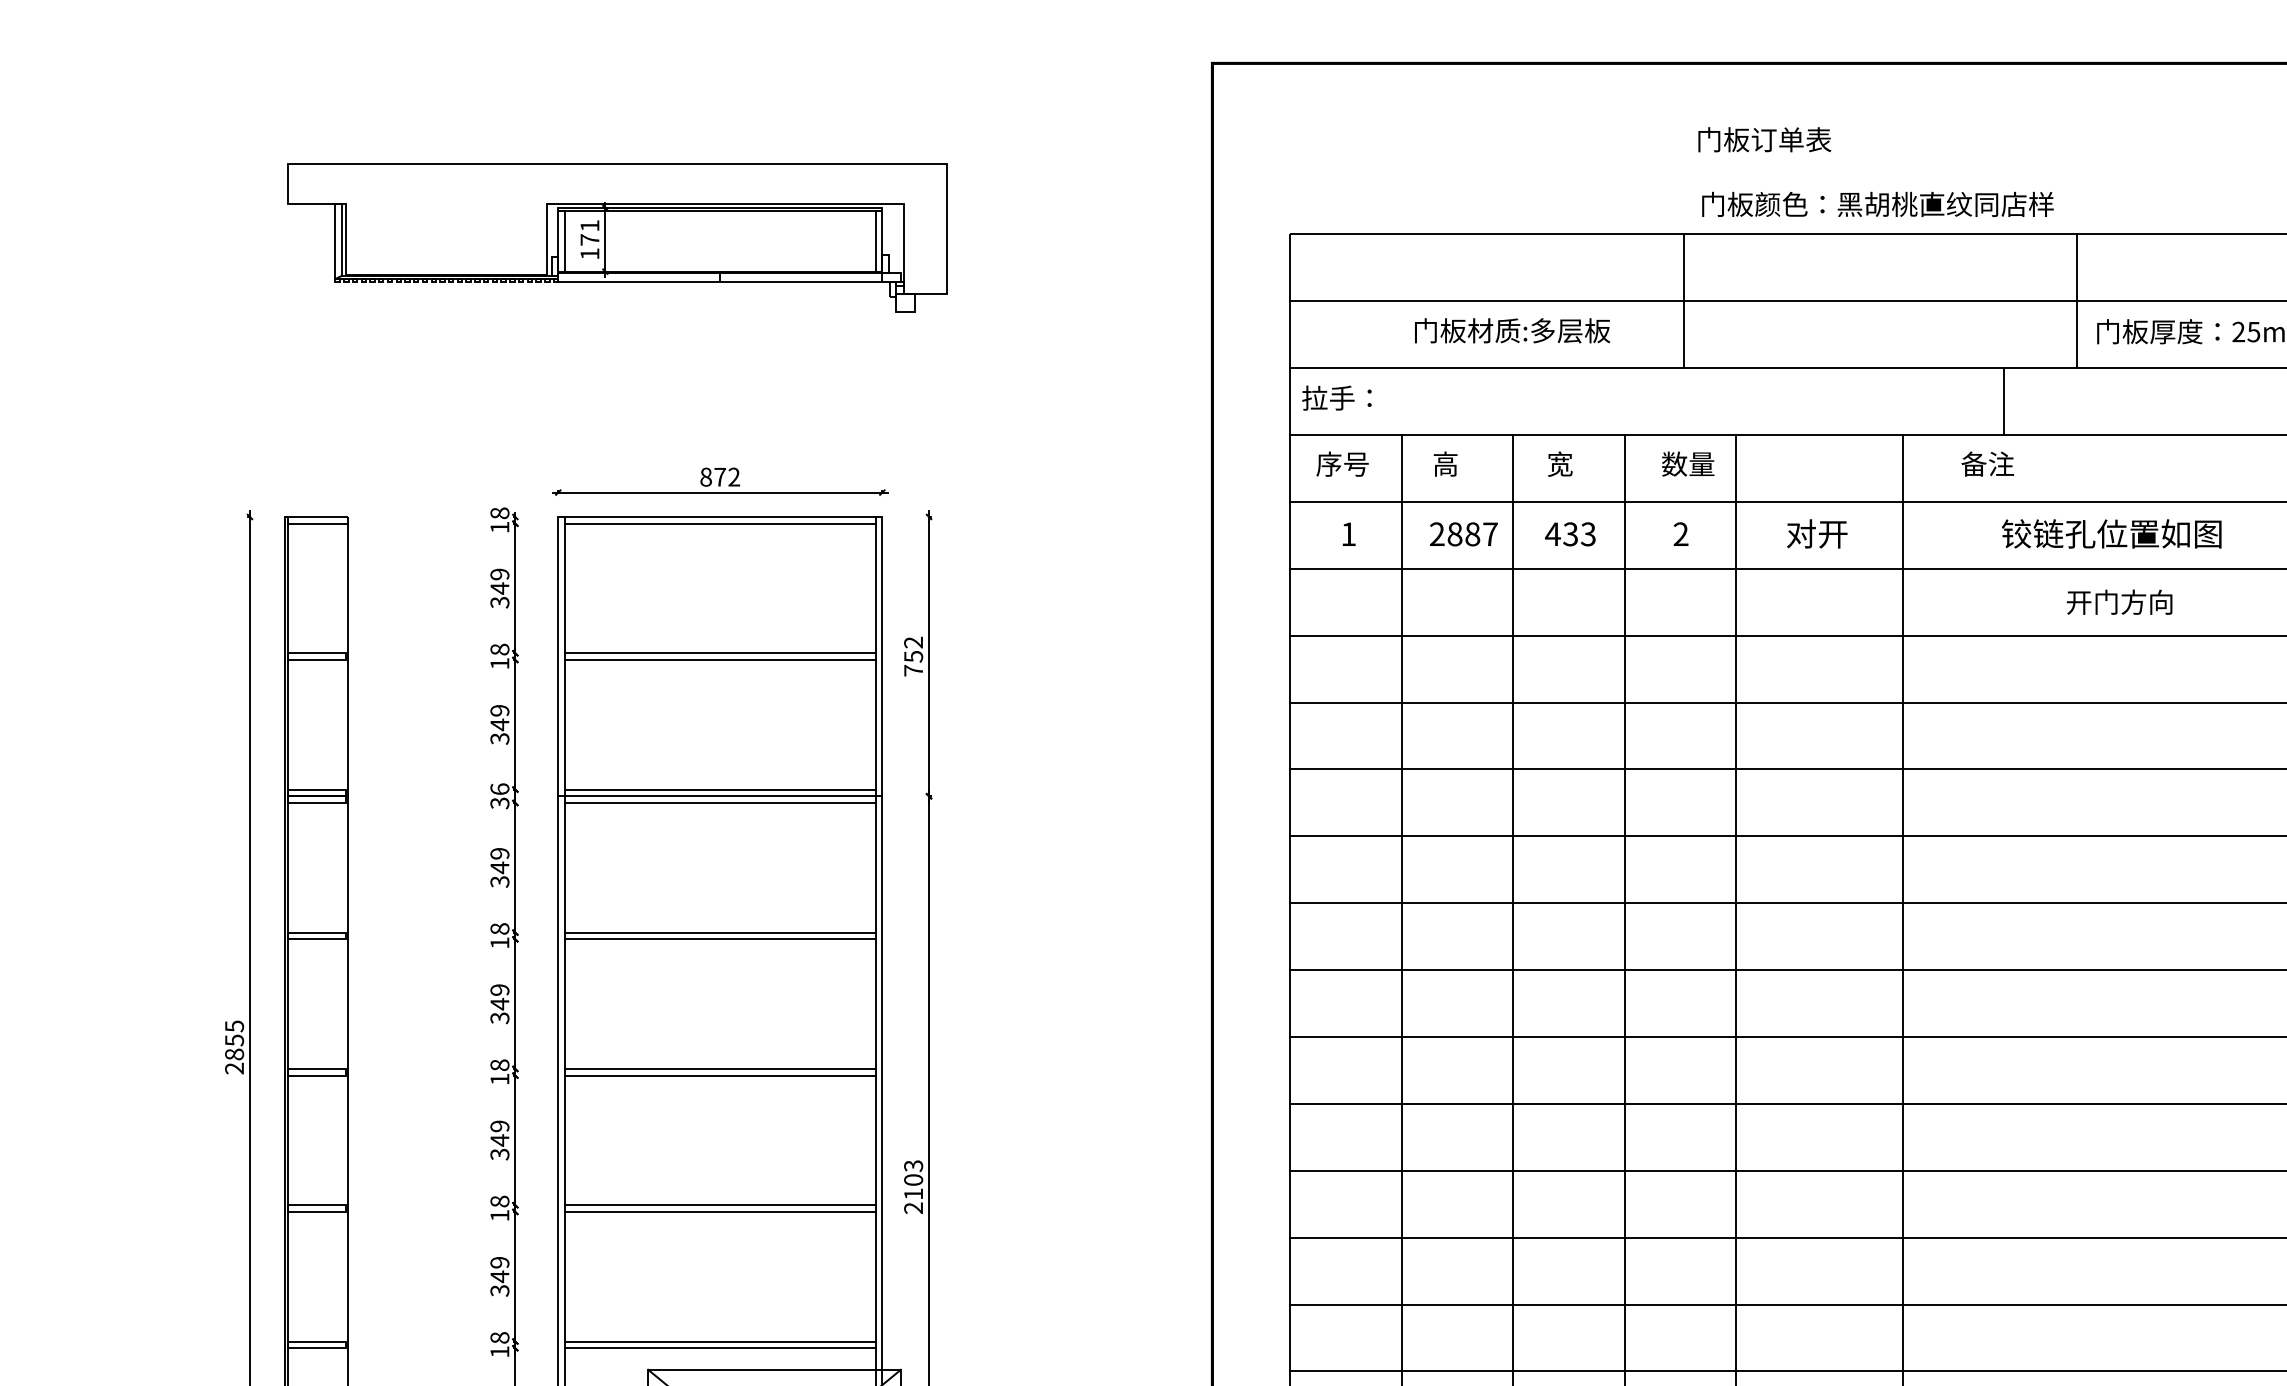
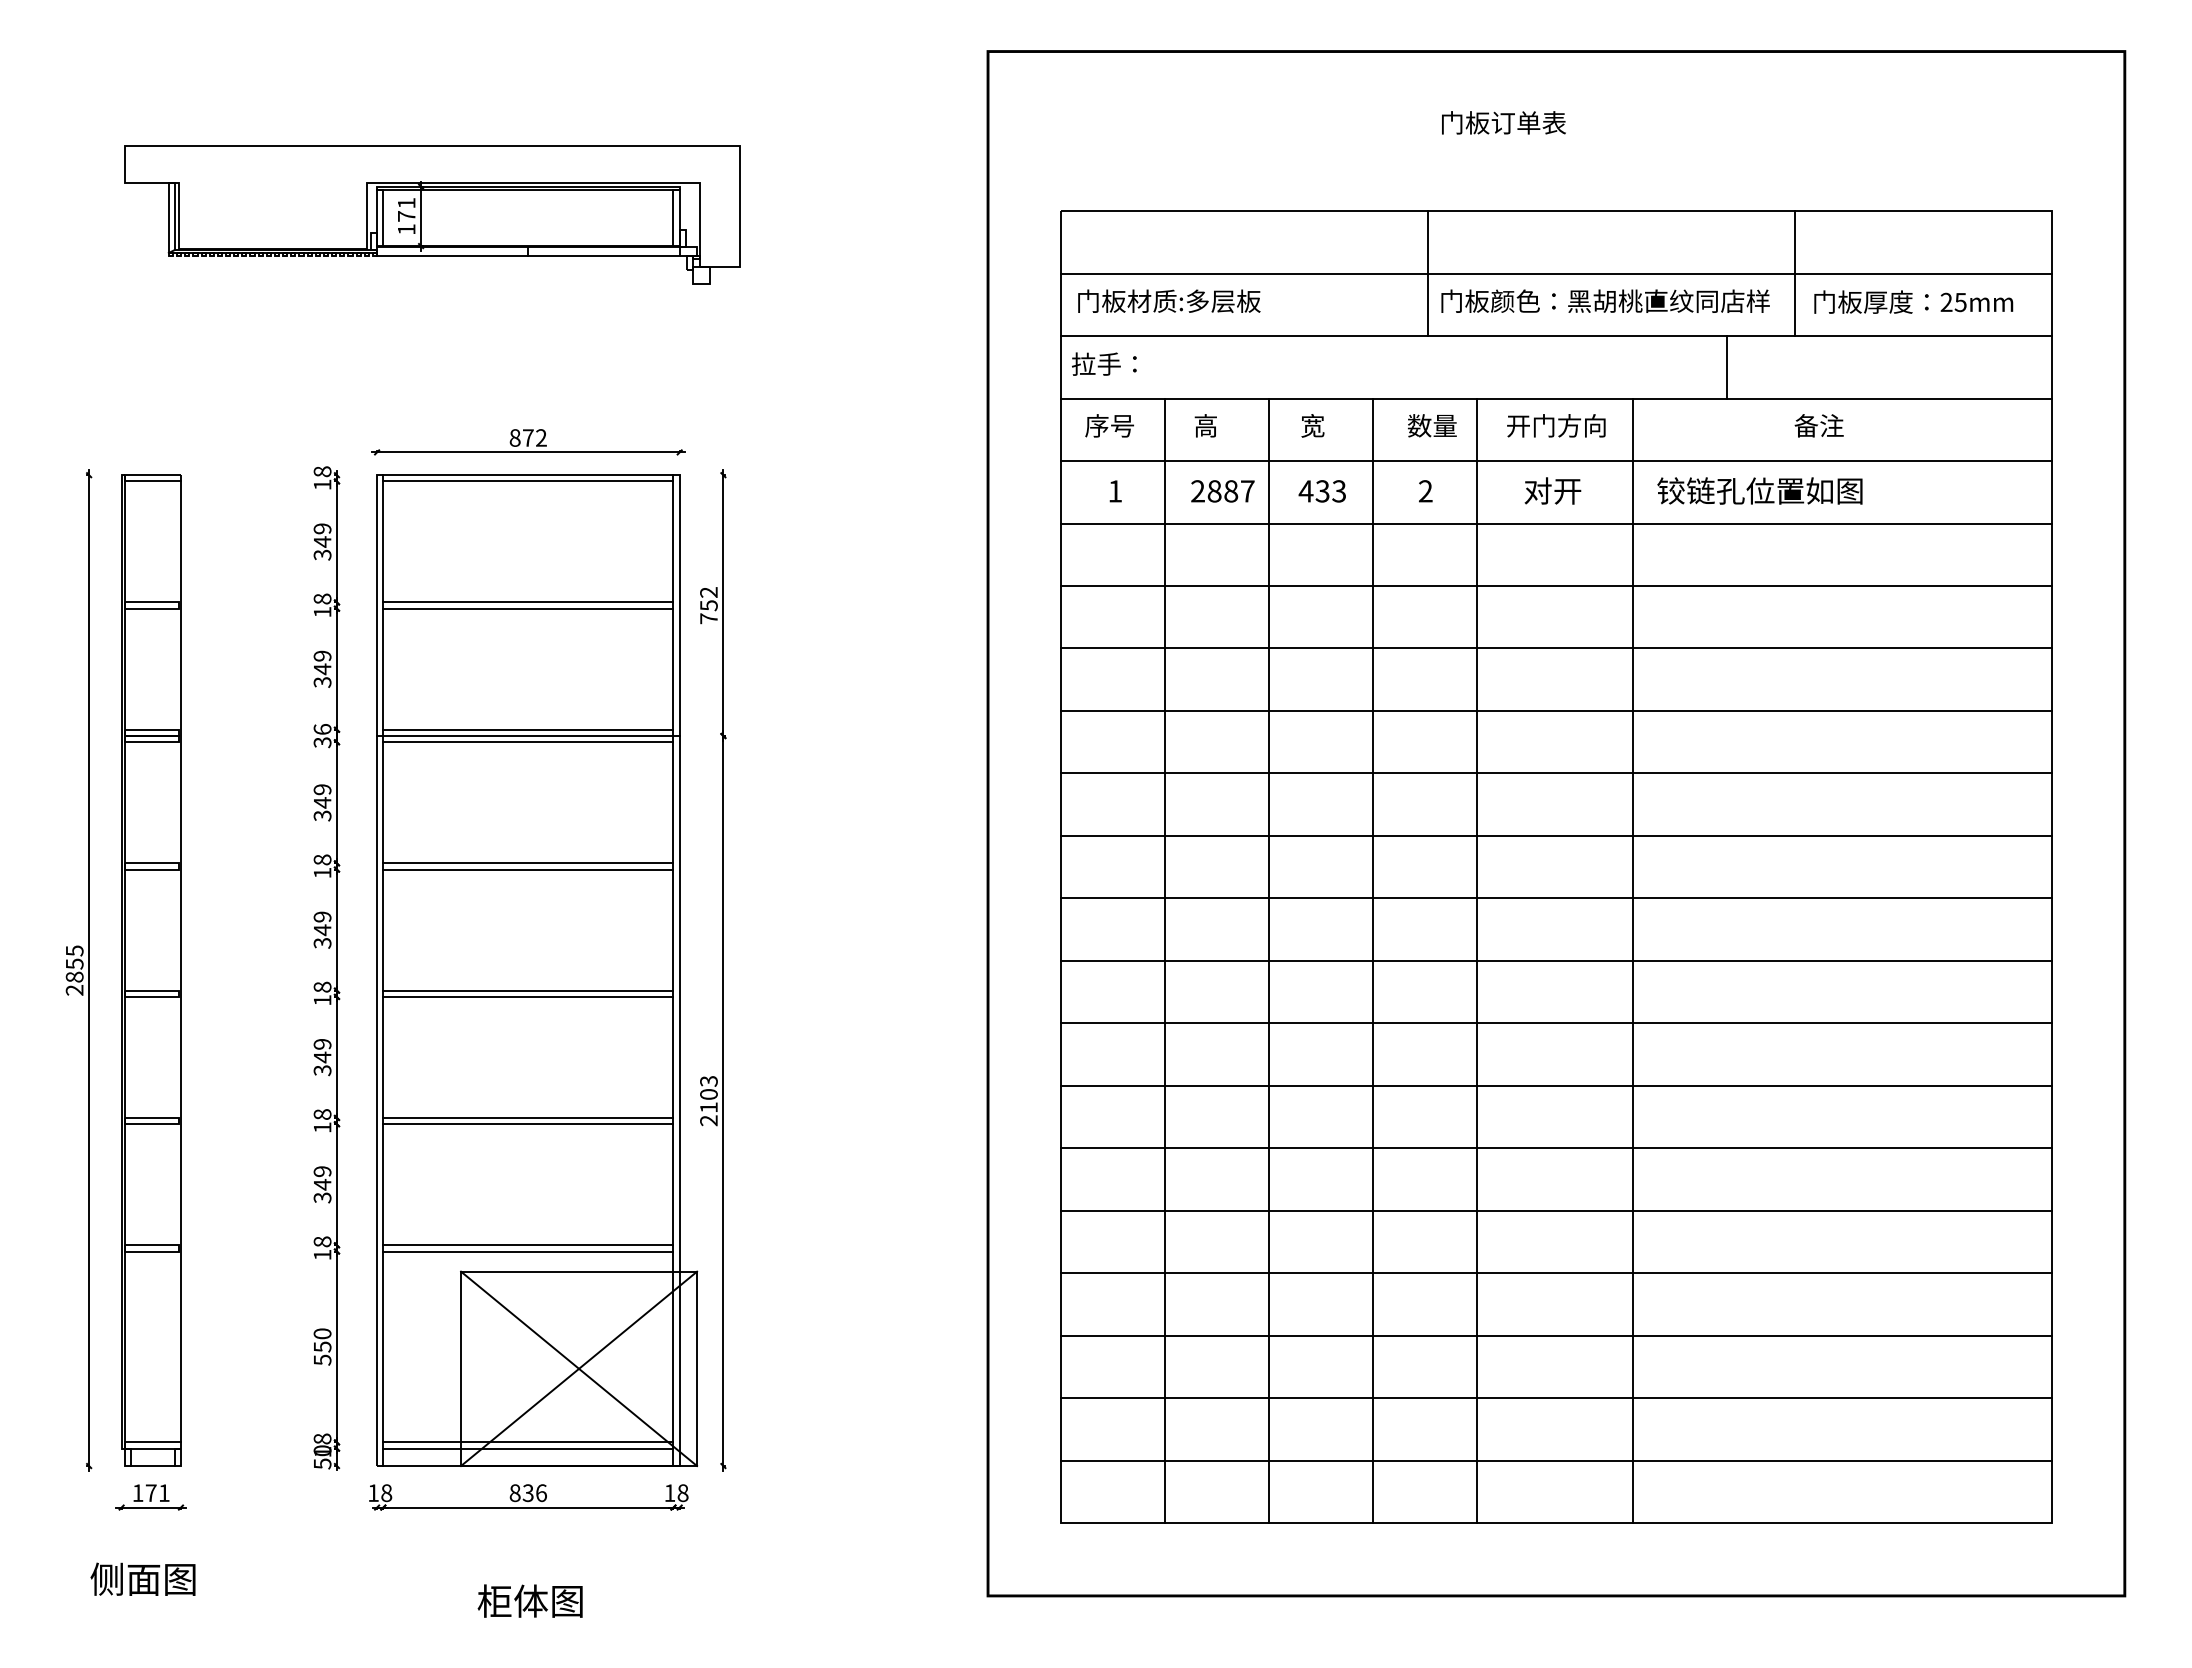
text: (1877, 203) -> (1605, 300), moved
text: (1512, 329) -> (1169, 300), moved
text: (1987, 463) -> (1818, 425), moved
text: (2111, 533) -> (1759, 490), moved
text: (2119, 601) -> (1556, 425), moved

